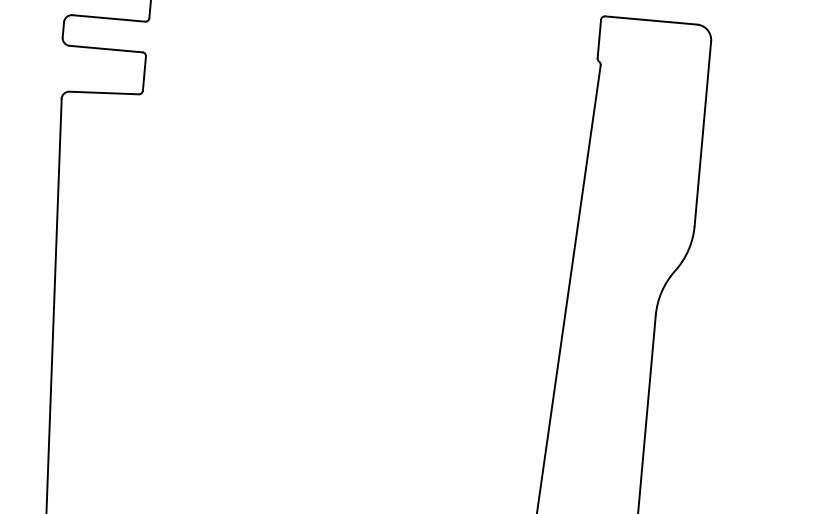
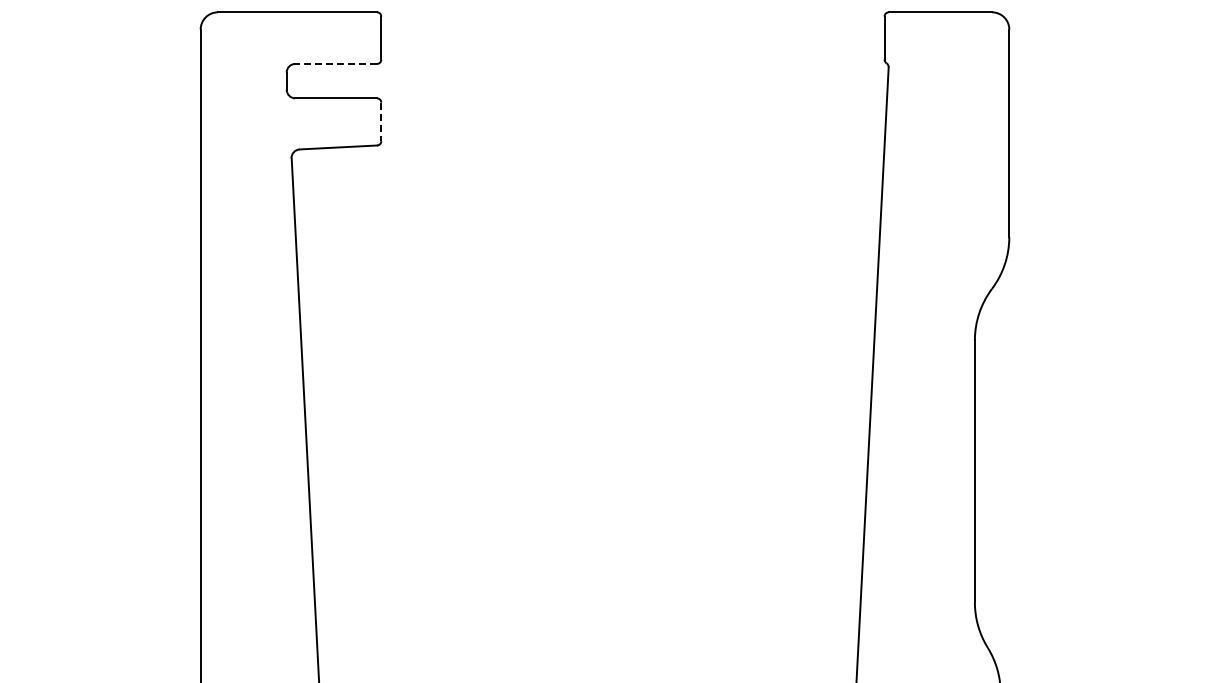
line: (109, 18) -> (336, 63), solid -> dashed
line: (144, 74) -> (381, 122), solid -> dashed

